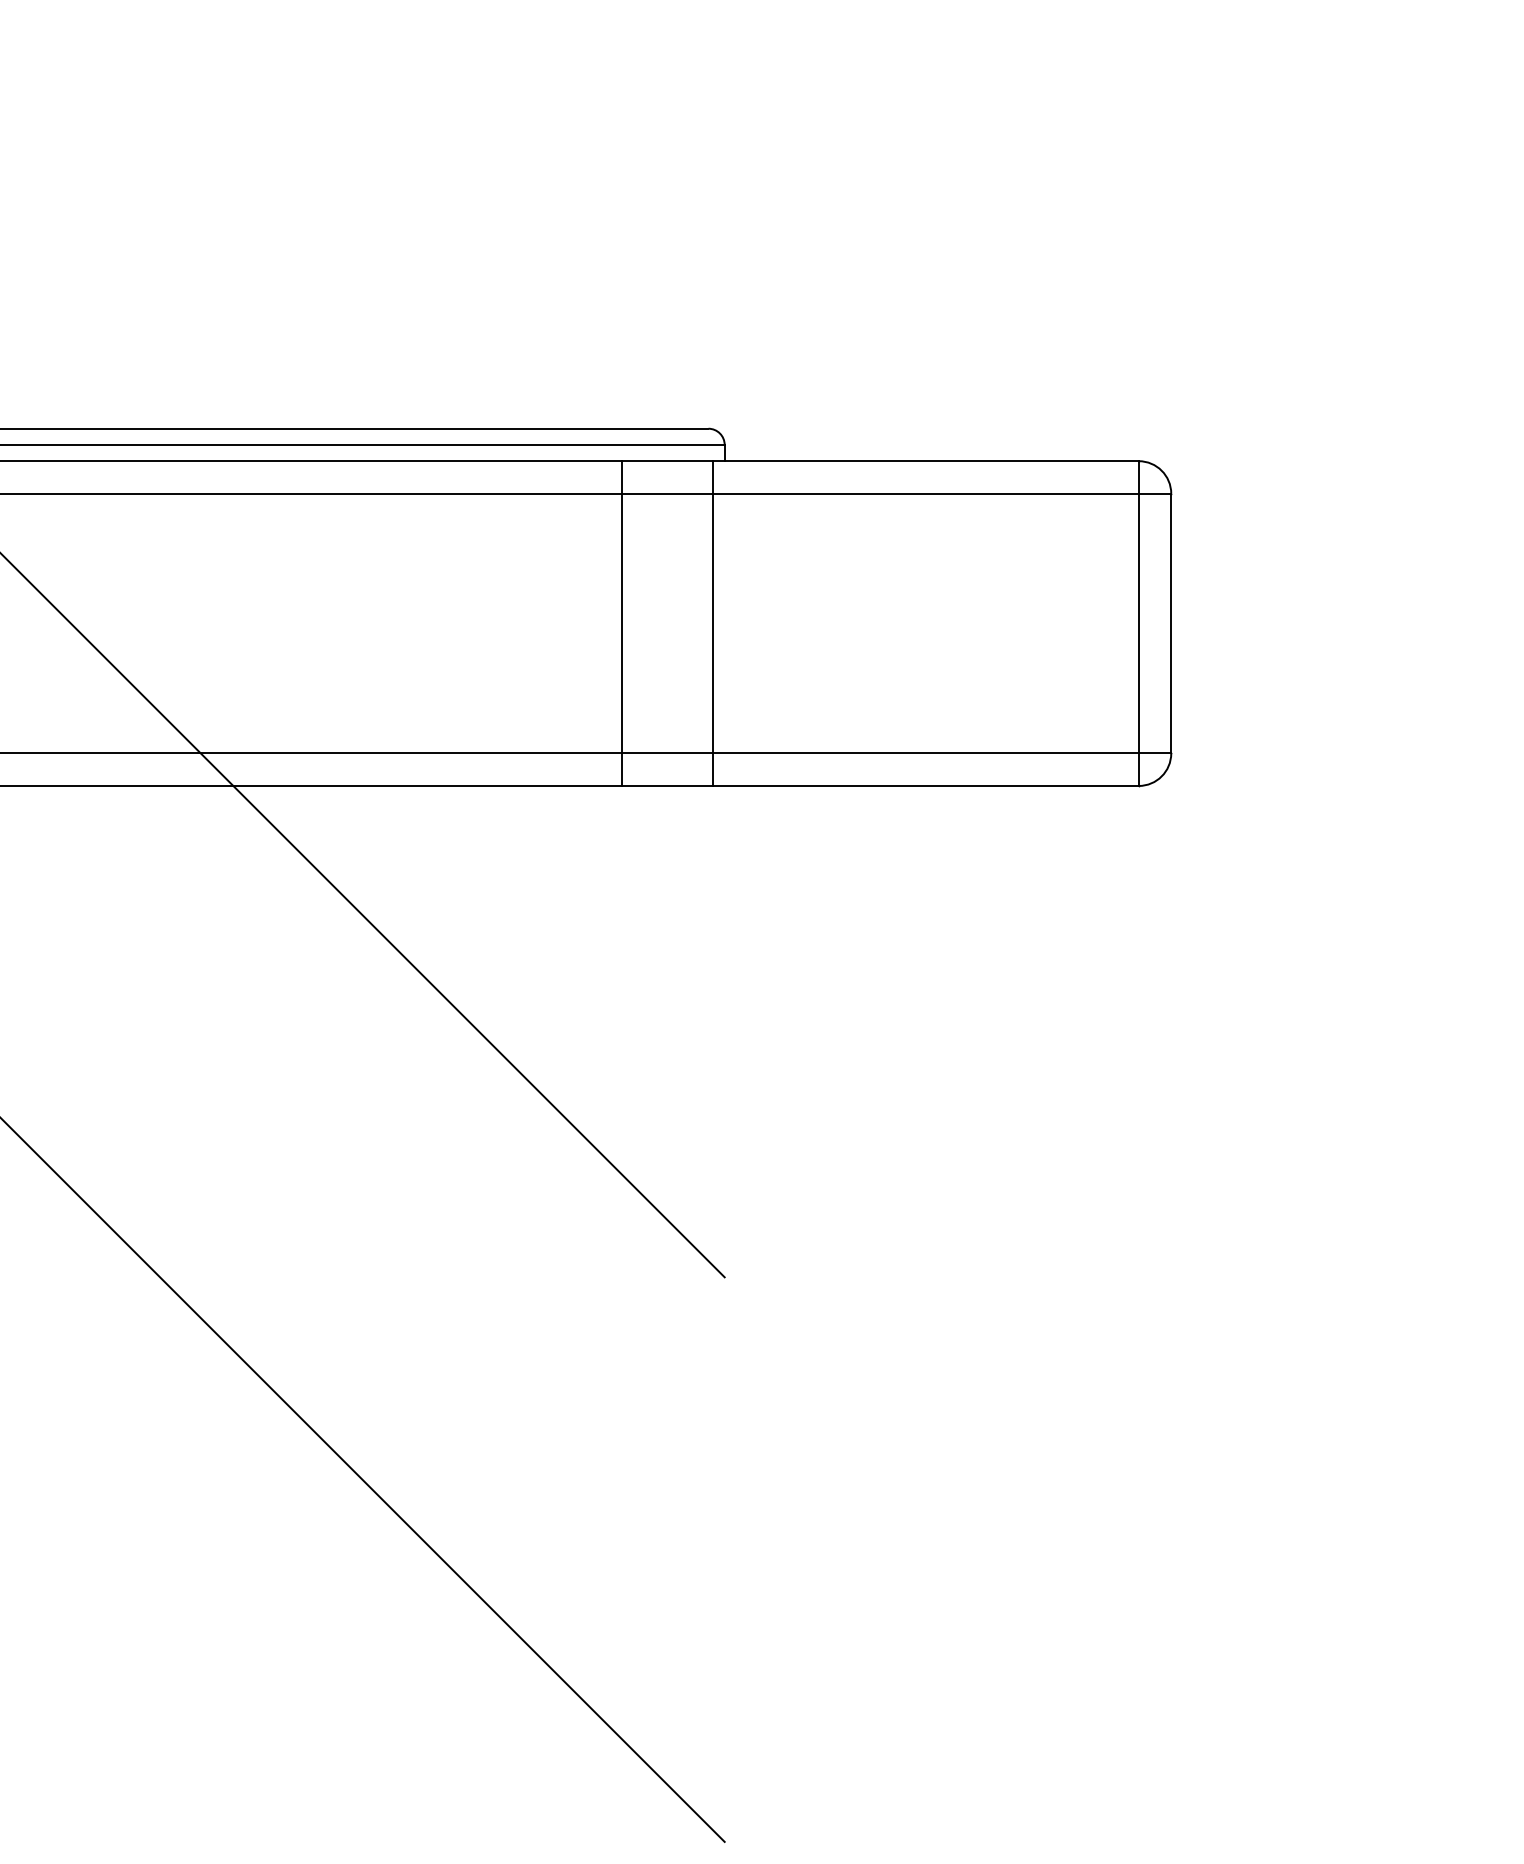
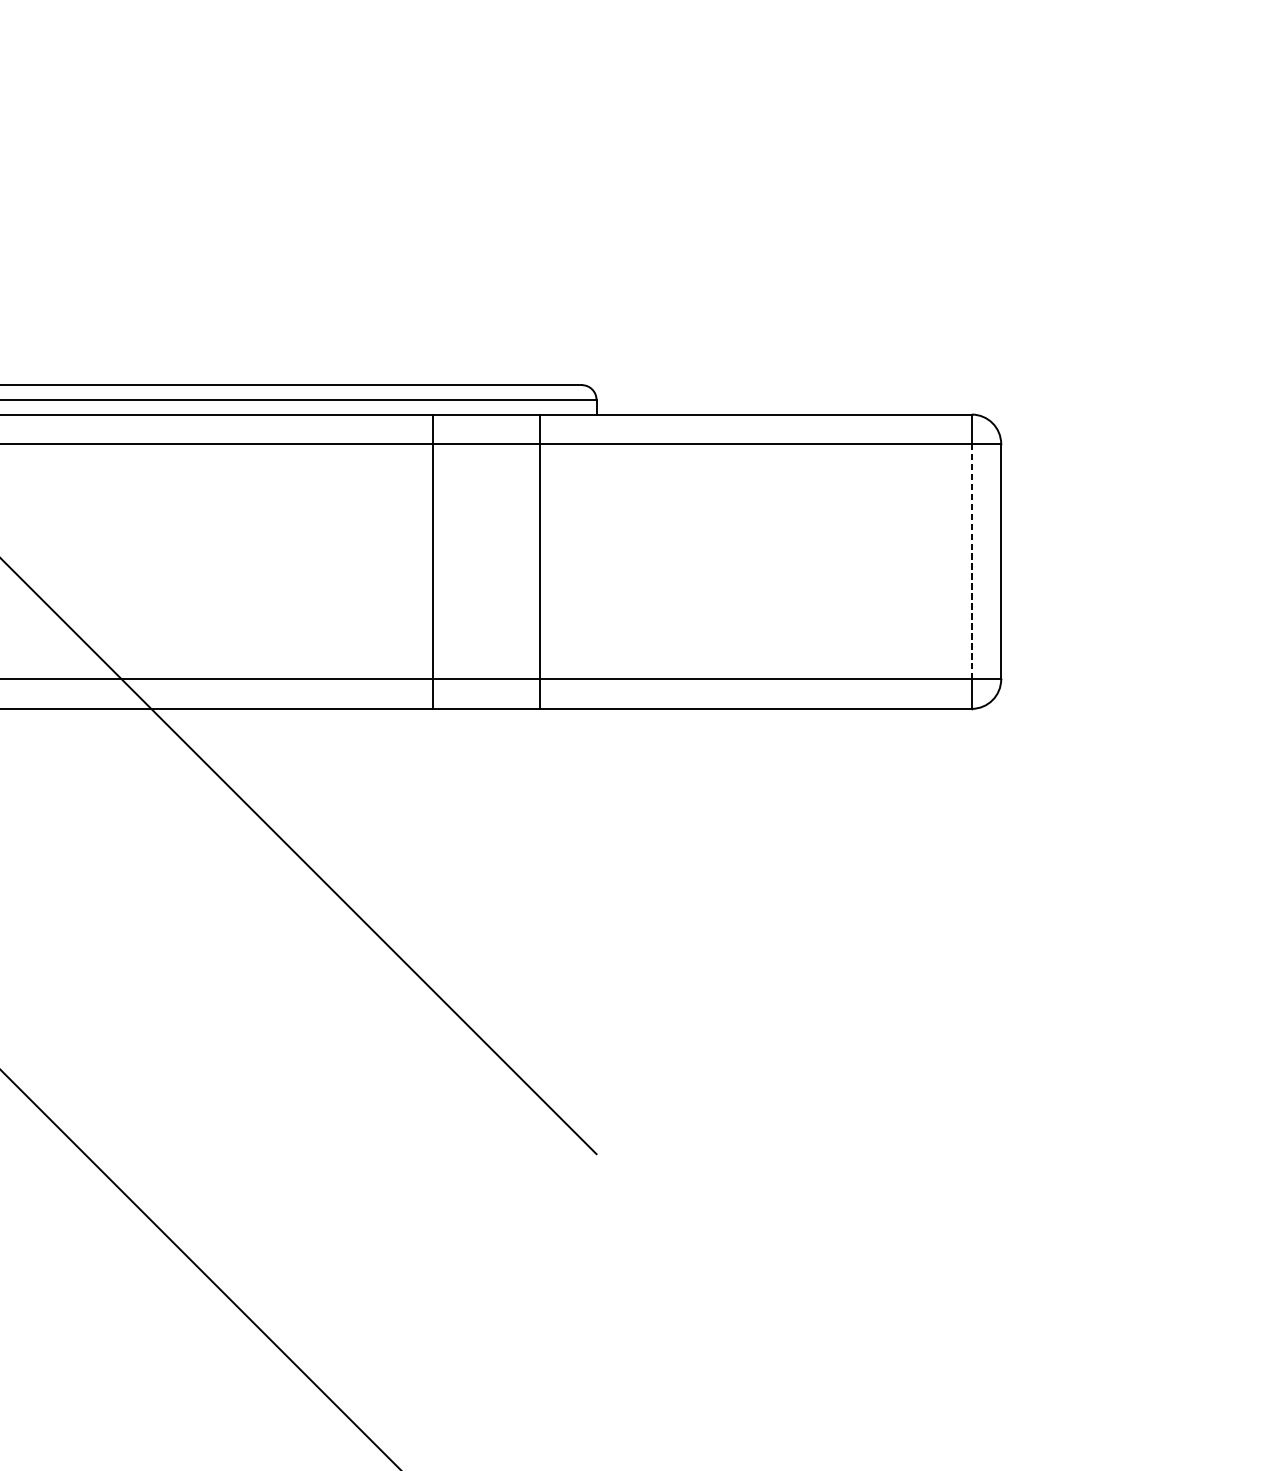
line: (622, 623) -> (433, 561), moved
line: (713, 623) -> (540, 561), moved
line: (1138, 623) -> (971, 561), solid -> dashed

